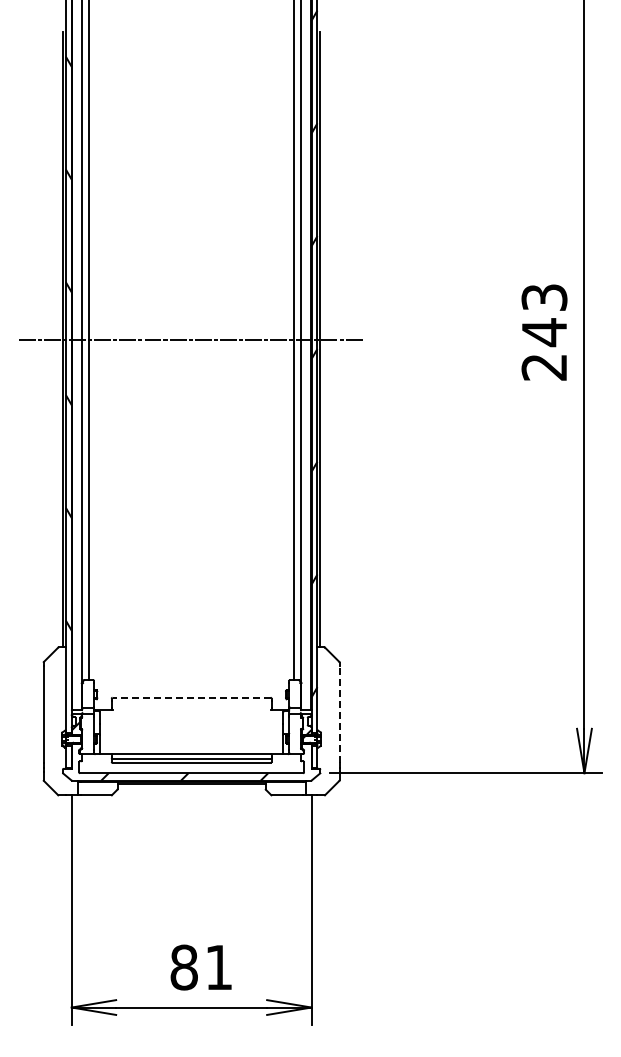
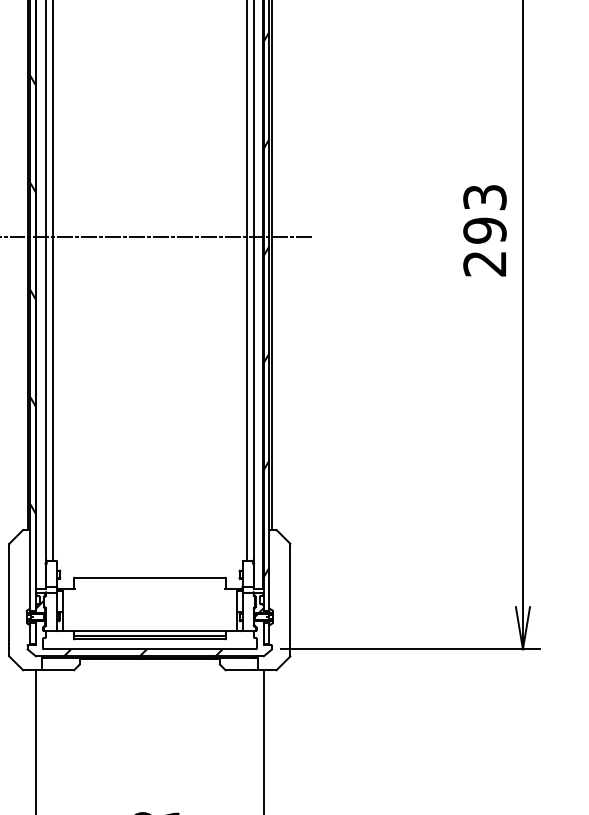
text: (544, 332) -> (485, 230), 243 -> 293
line: (191, 697) -> (149, 577), dashed -> solid
line: (339, 714) -> (290, 593), dashed -> solid

